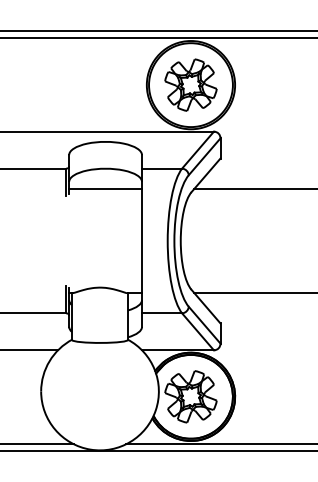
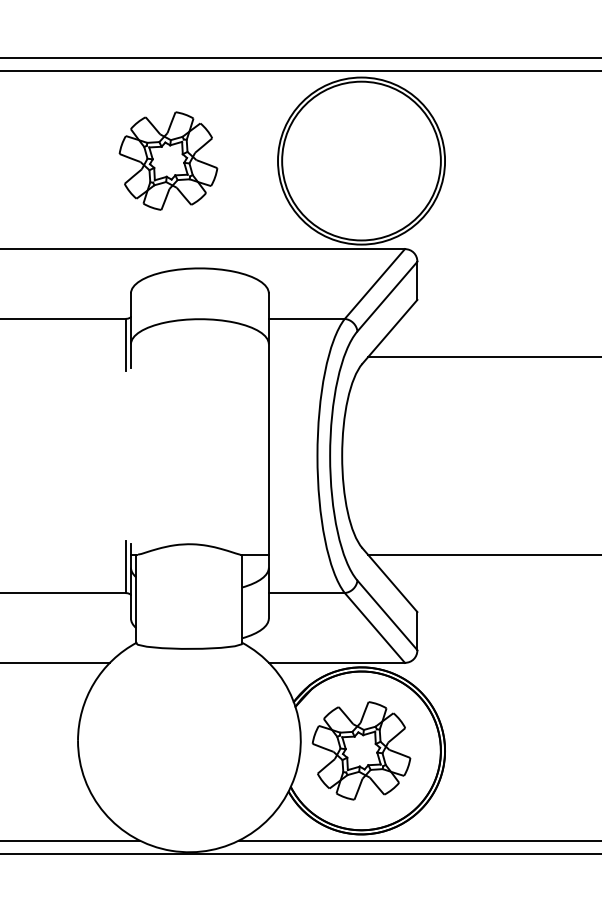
part: (190, 84) -> (167, 159), moved
line: (105, 188) -> (199, 356), removed

